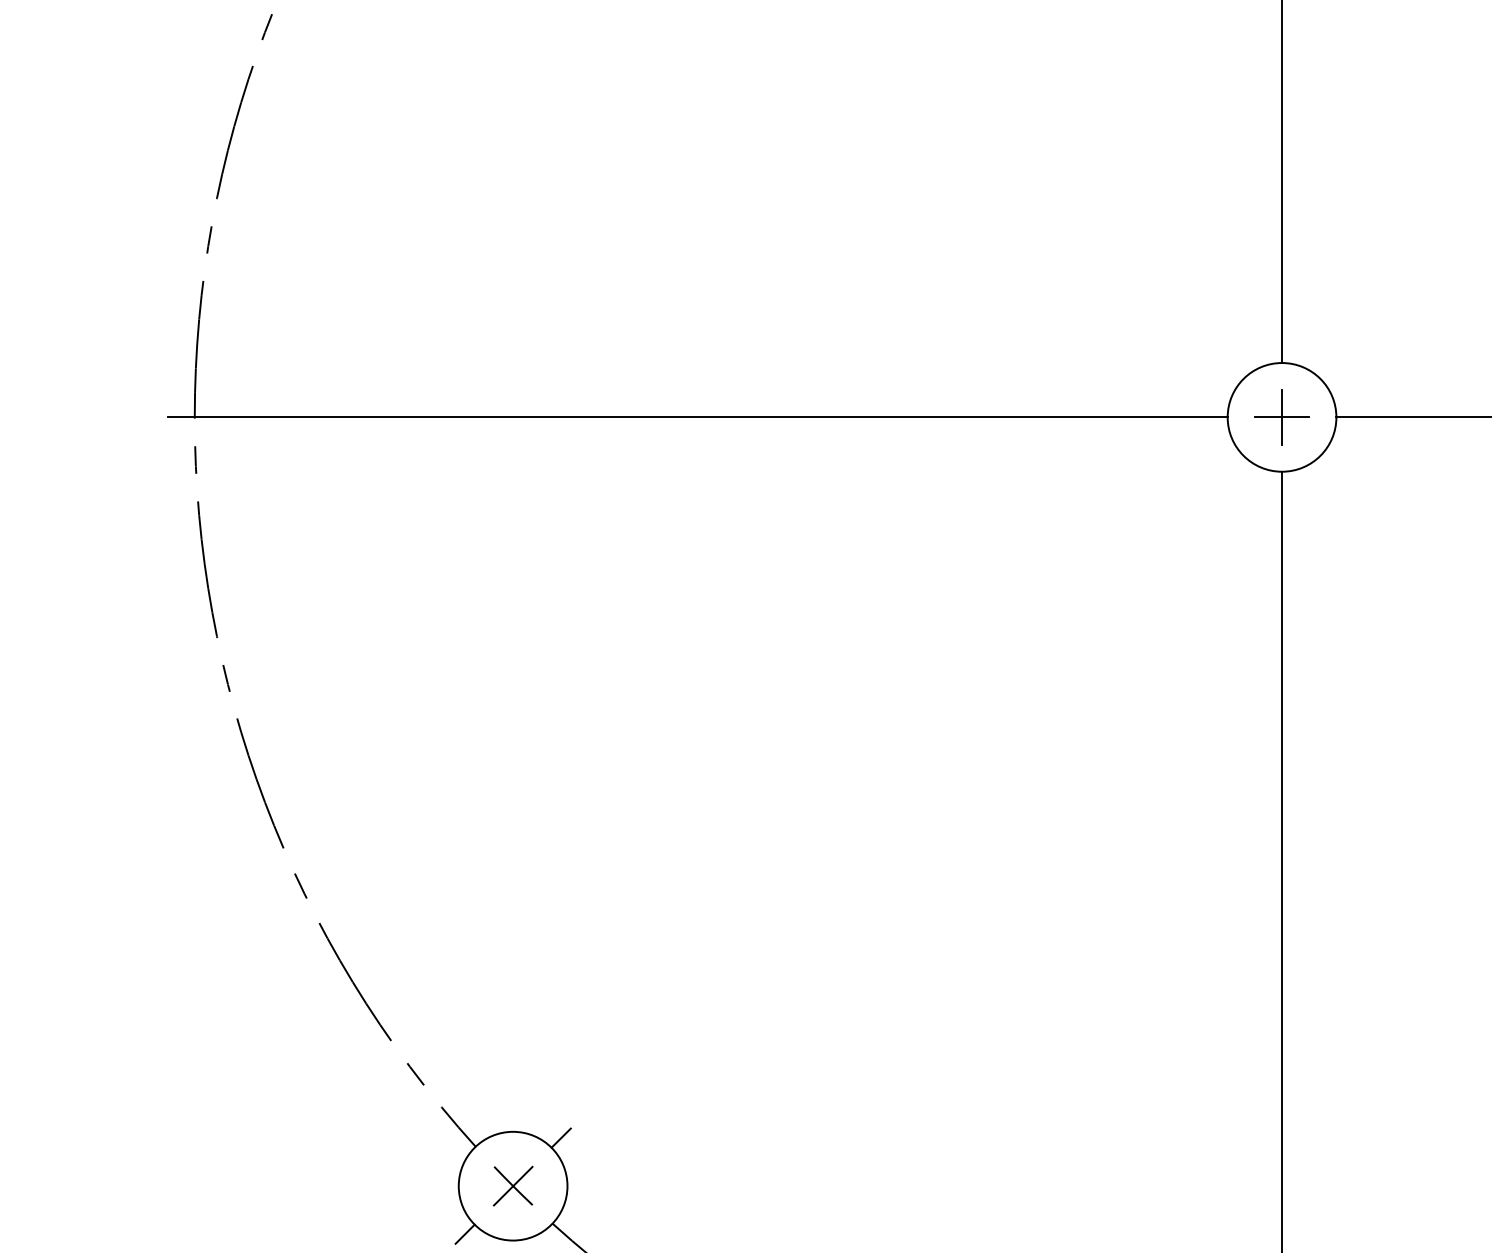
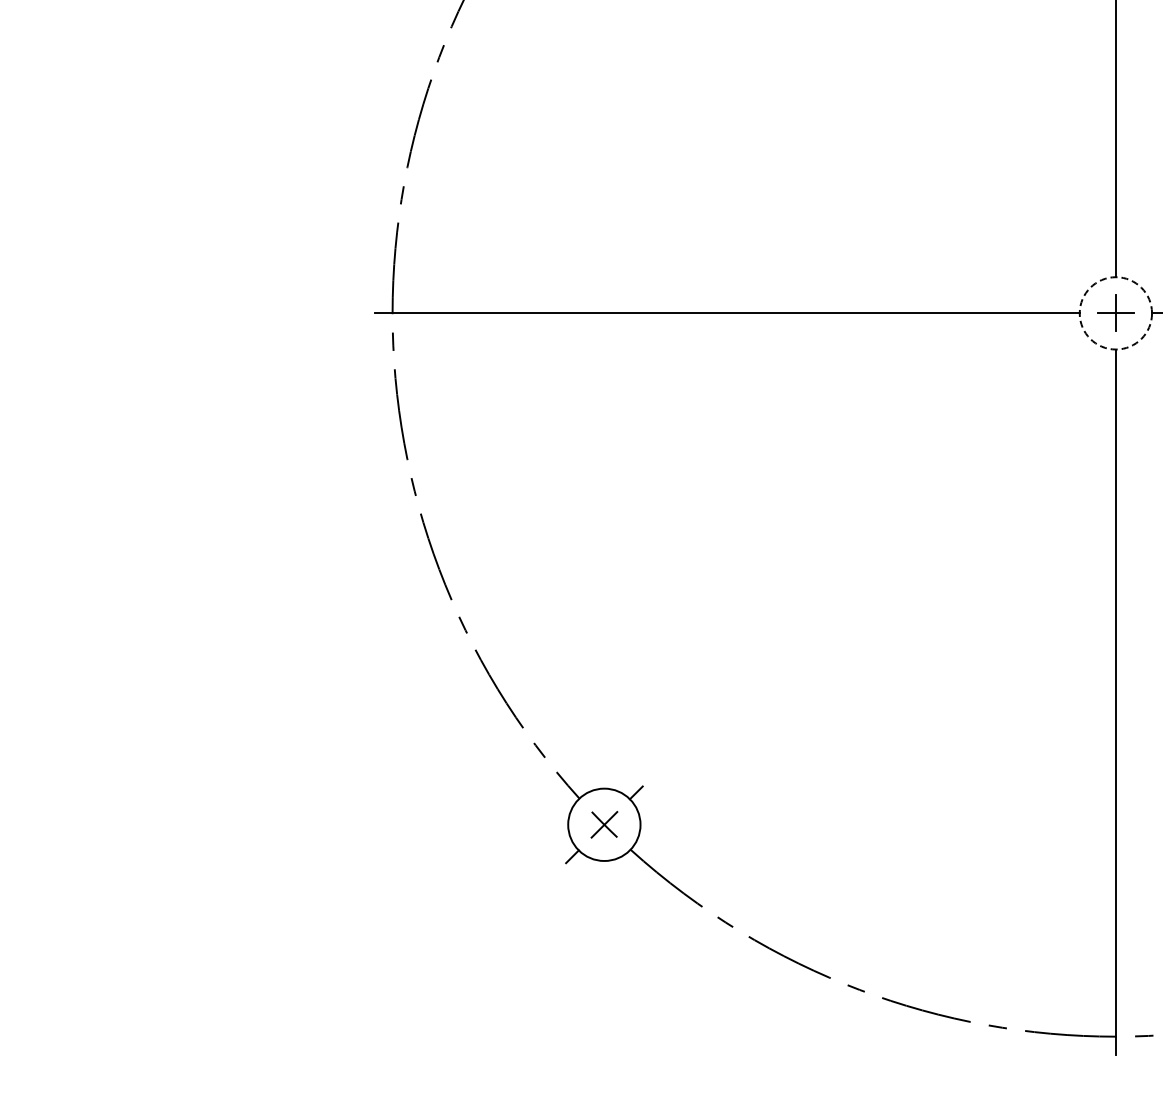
circle: (1281, 417) -> (1115, 313), solid -> dashed

